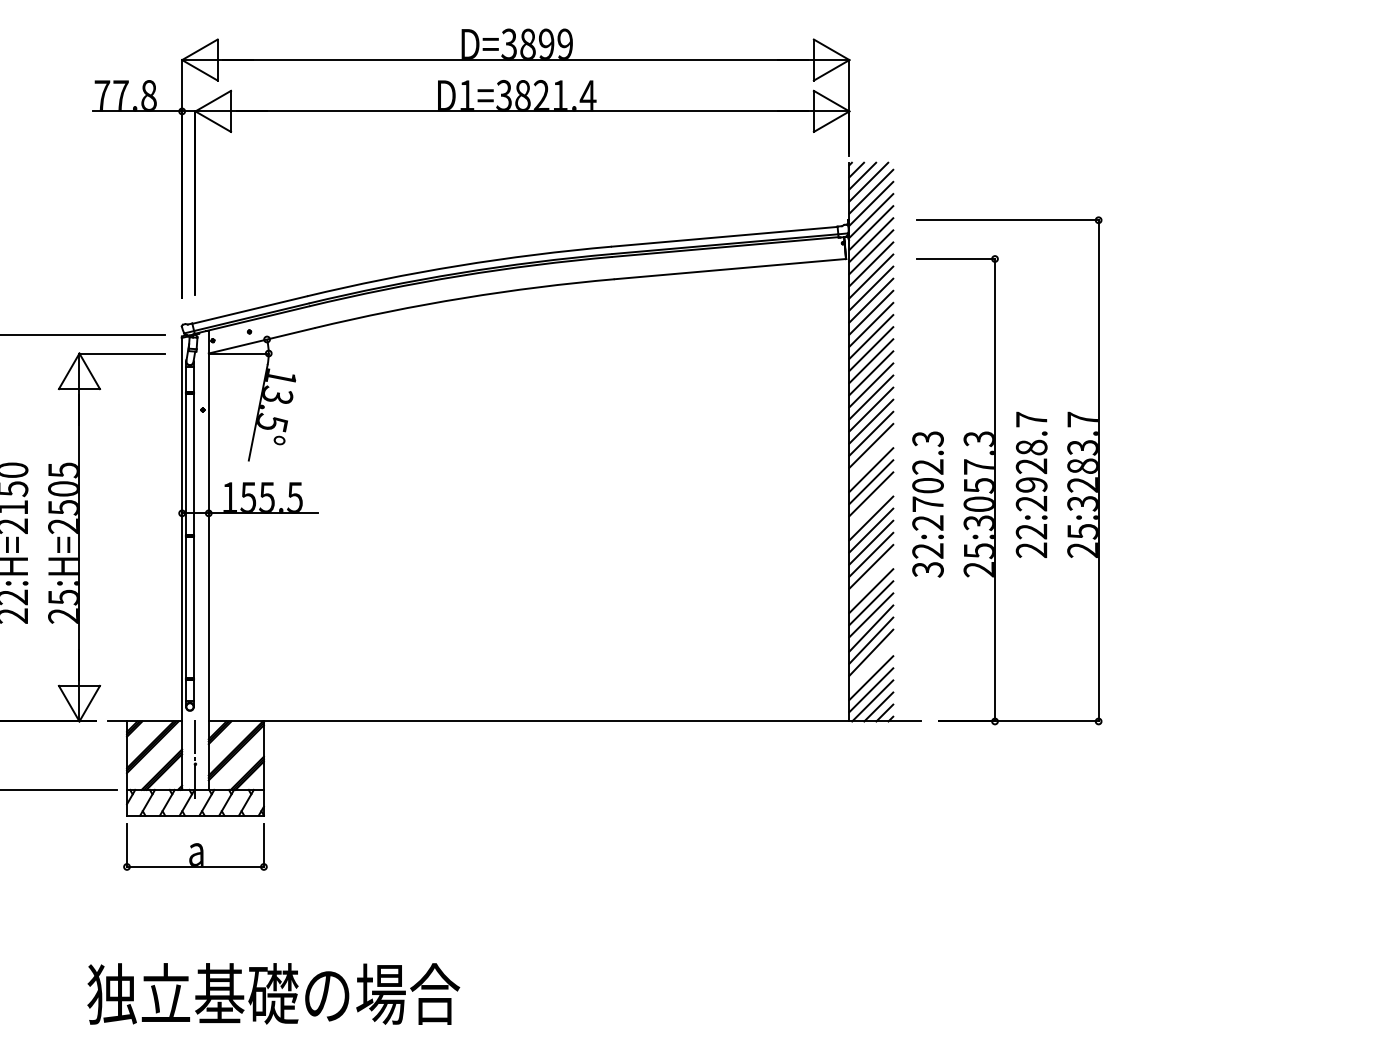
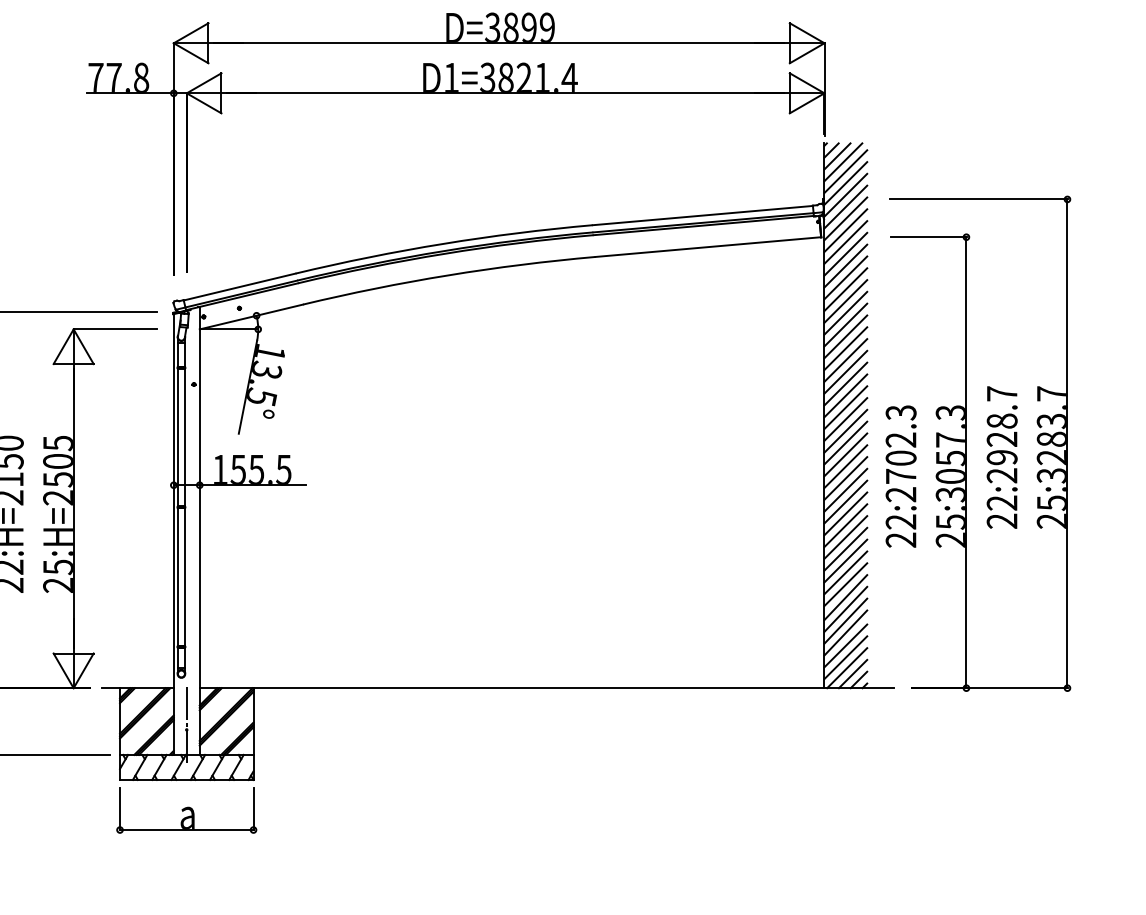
line: (871, 457) -> (845, 430), added
line: (871, 506) -> (845, 478), added
text: (927, 569) -> (900, 540), 32:2702.3 -> 22:2702.3
line: (871, 578) -> (845, 548), added
line: (871, 664) -> (845, 632), added

